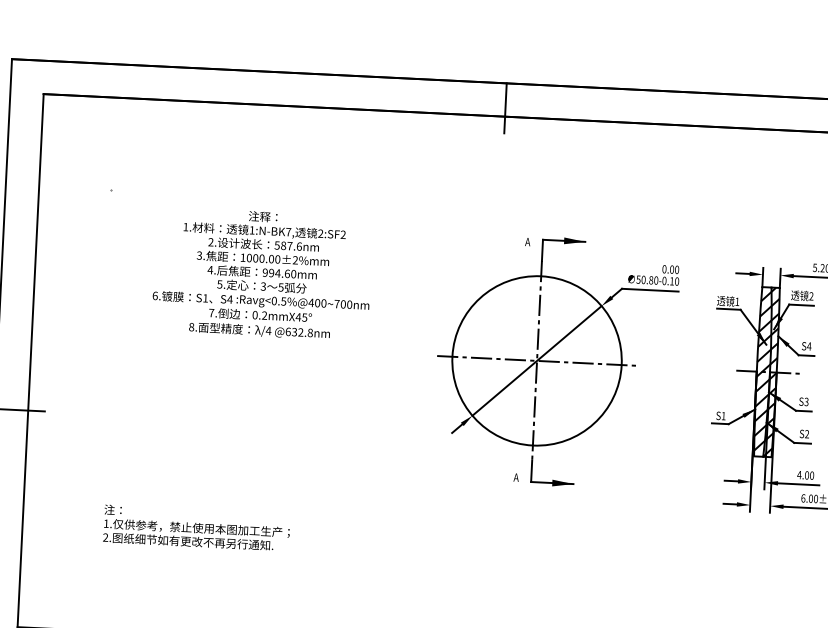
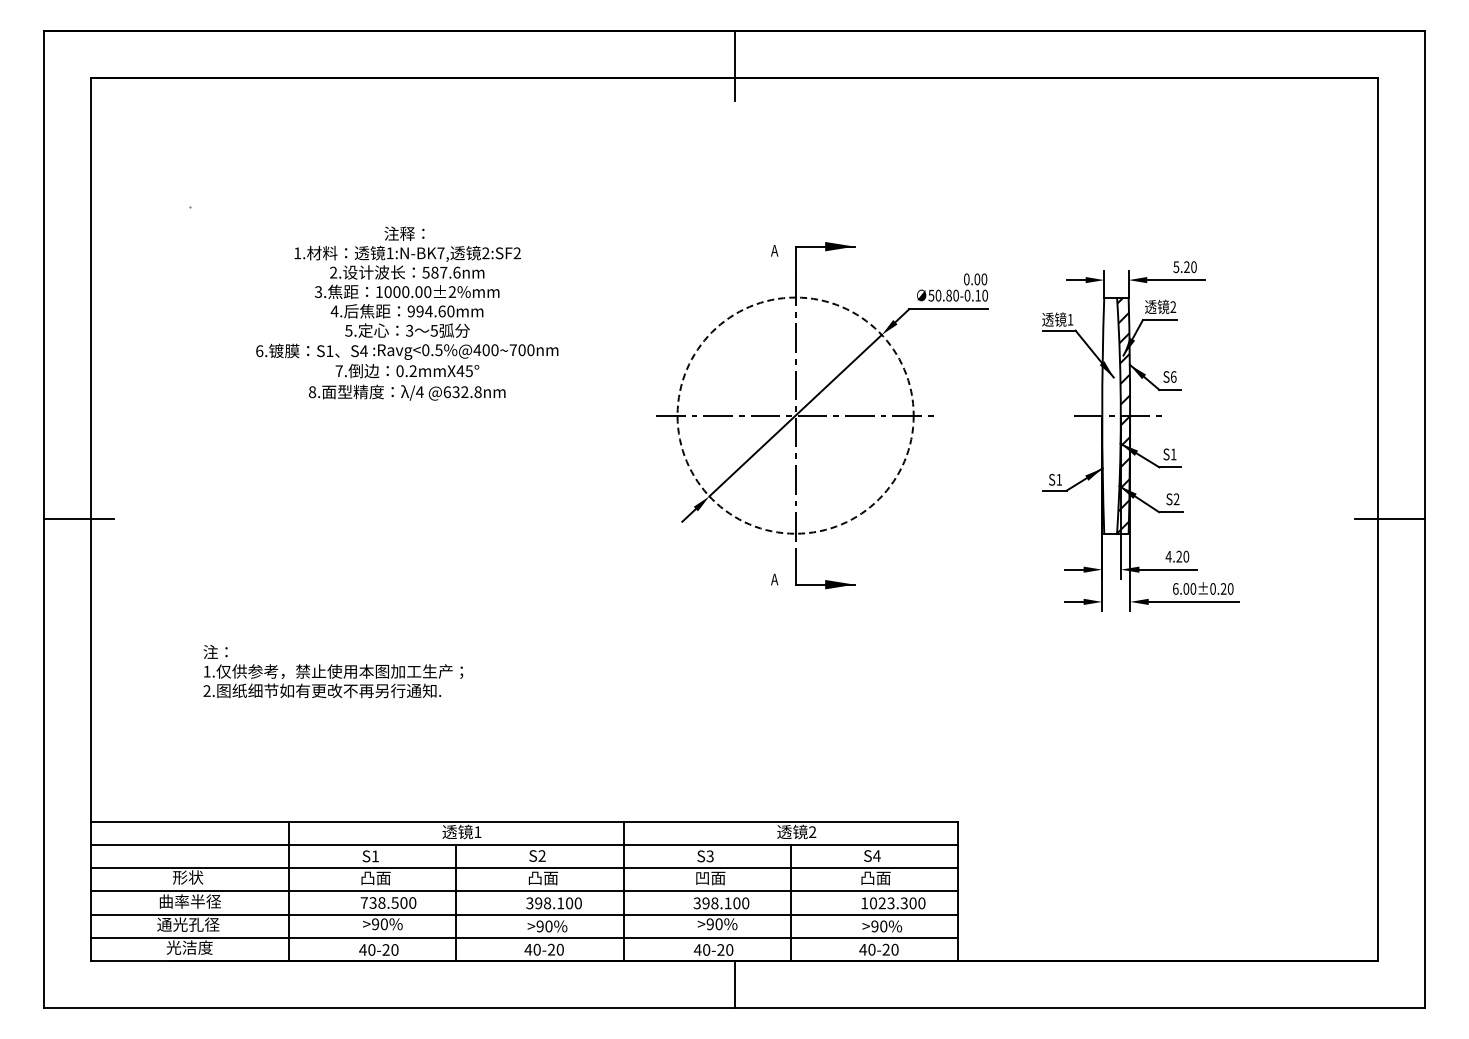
text: (809, 346) -> (1173, 376), S4 -> S6
circle: (536, 360) -> (795, 415), solid -> dashed
hatch: (763, 374) -> (1111, 418), removed
text: (806, 401) -> (1173, 454), S3 -> S1
text: (807, 475) -> (1179, 556), 4.00 -> 4.20

